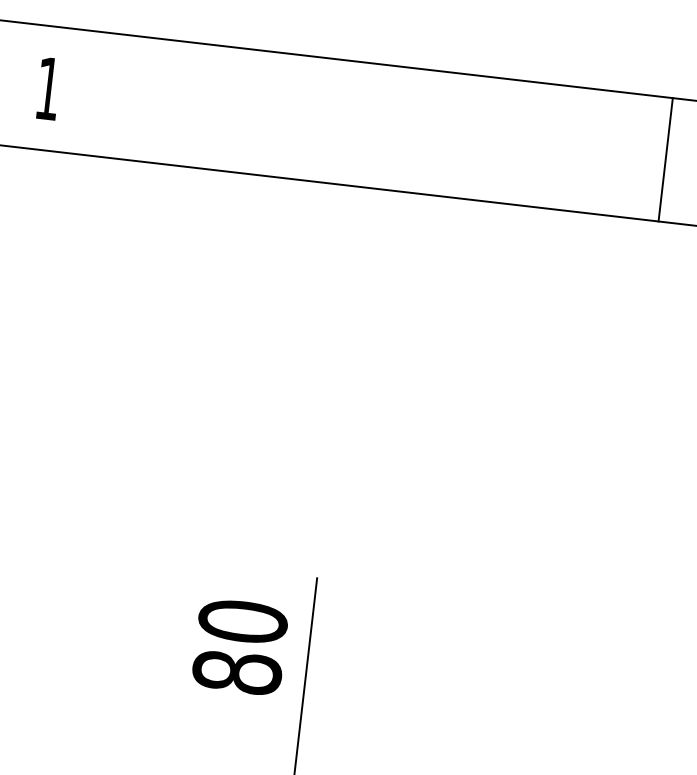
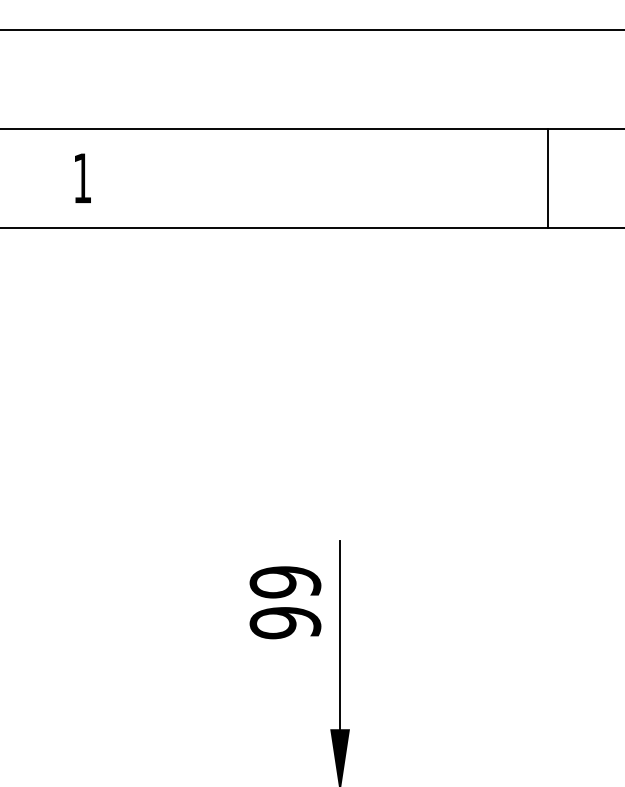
line: (665, 159) -> (547, 177), moved
text: (240, 647) -> (285, 602), 80 -> 99

